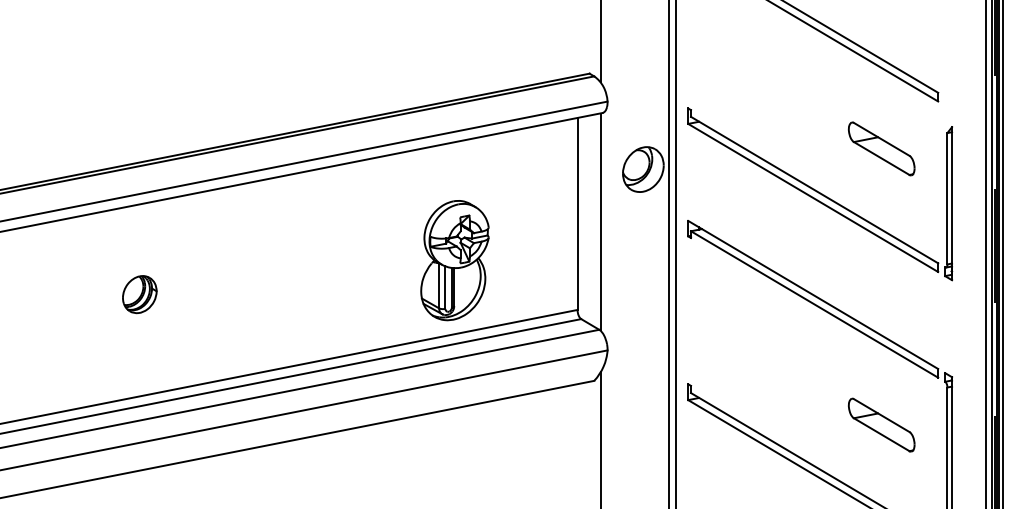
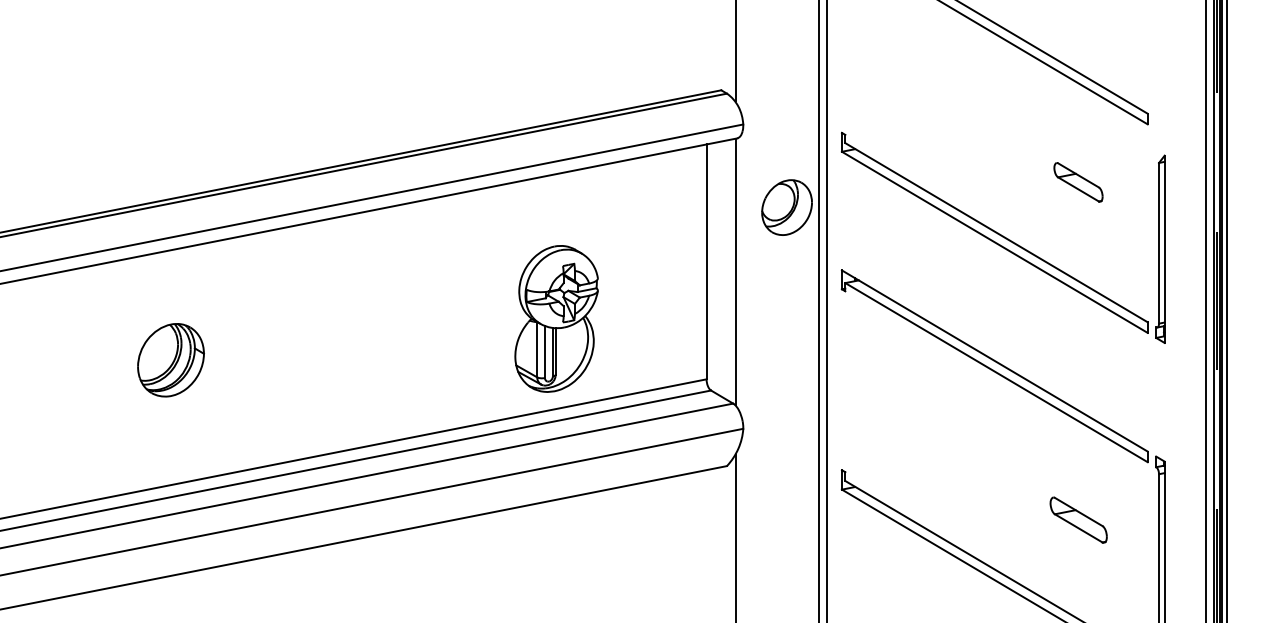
part: (881, 148) -> (1078, 181), size x0.6
part: (139, 294) -> (170, 360), size x1.6
part: (881, 424) -> (1078, 519), size x0.7

